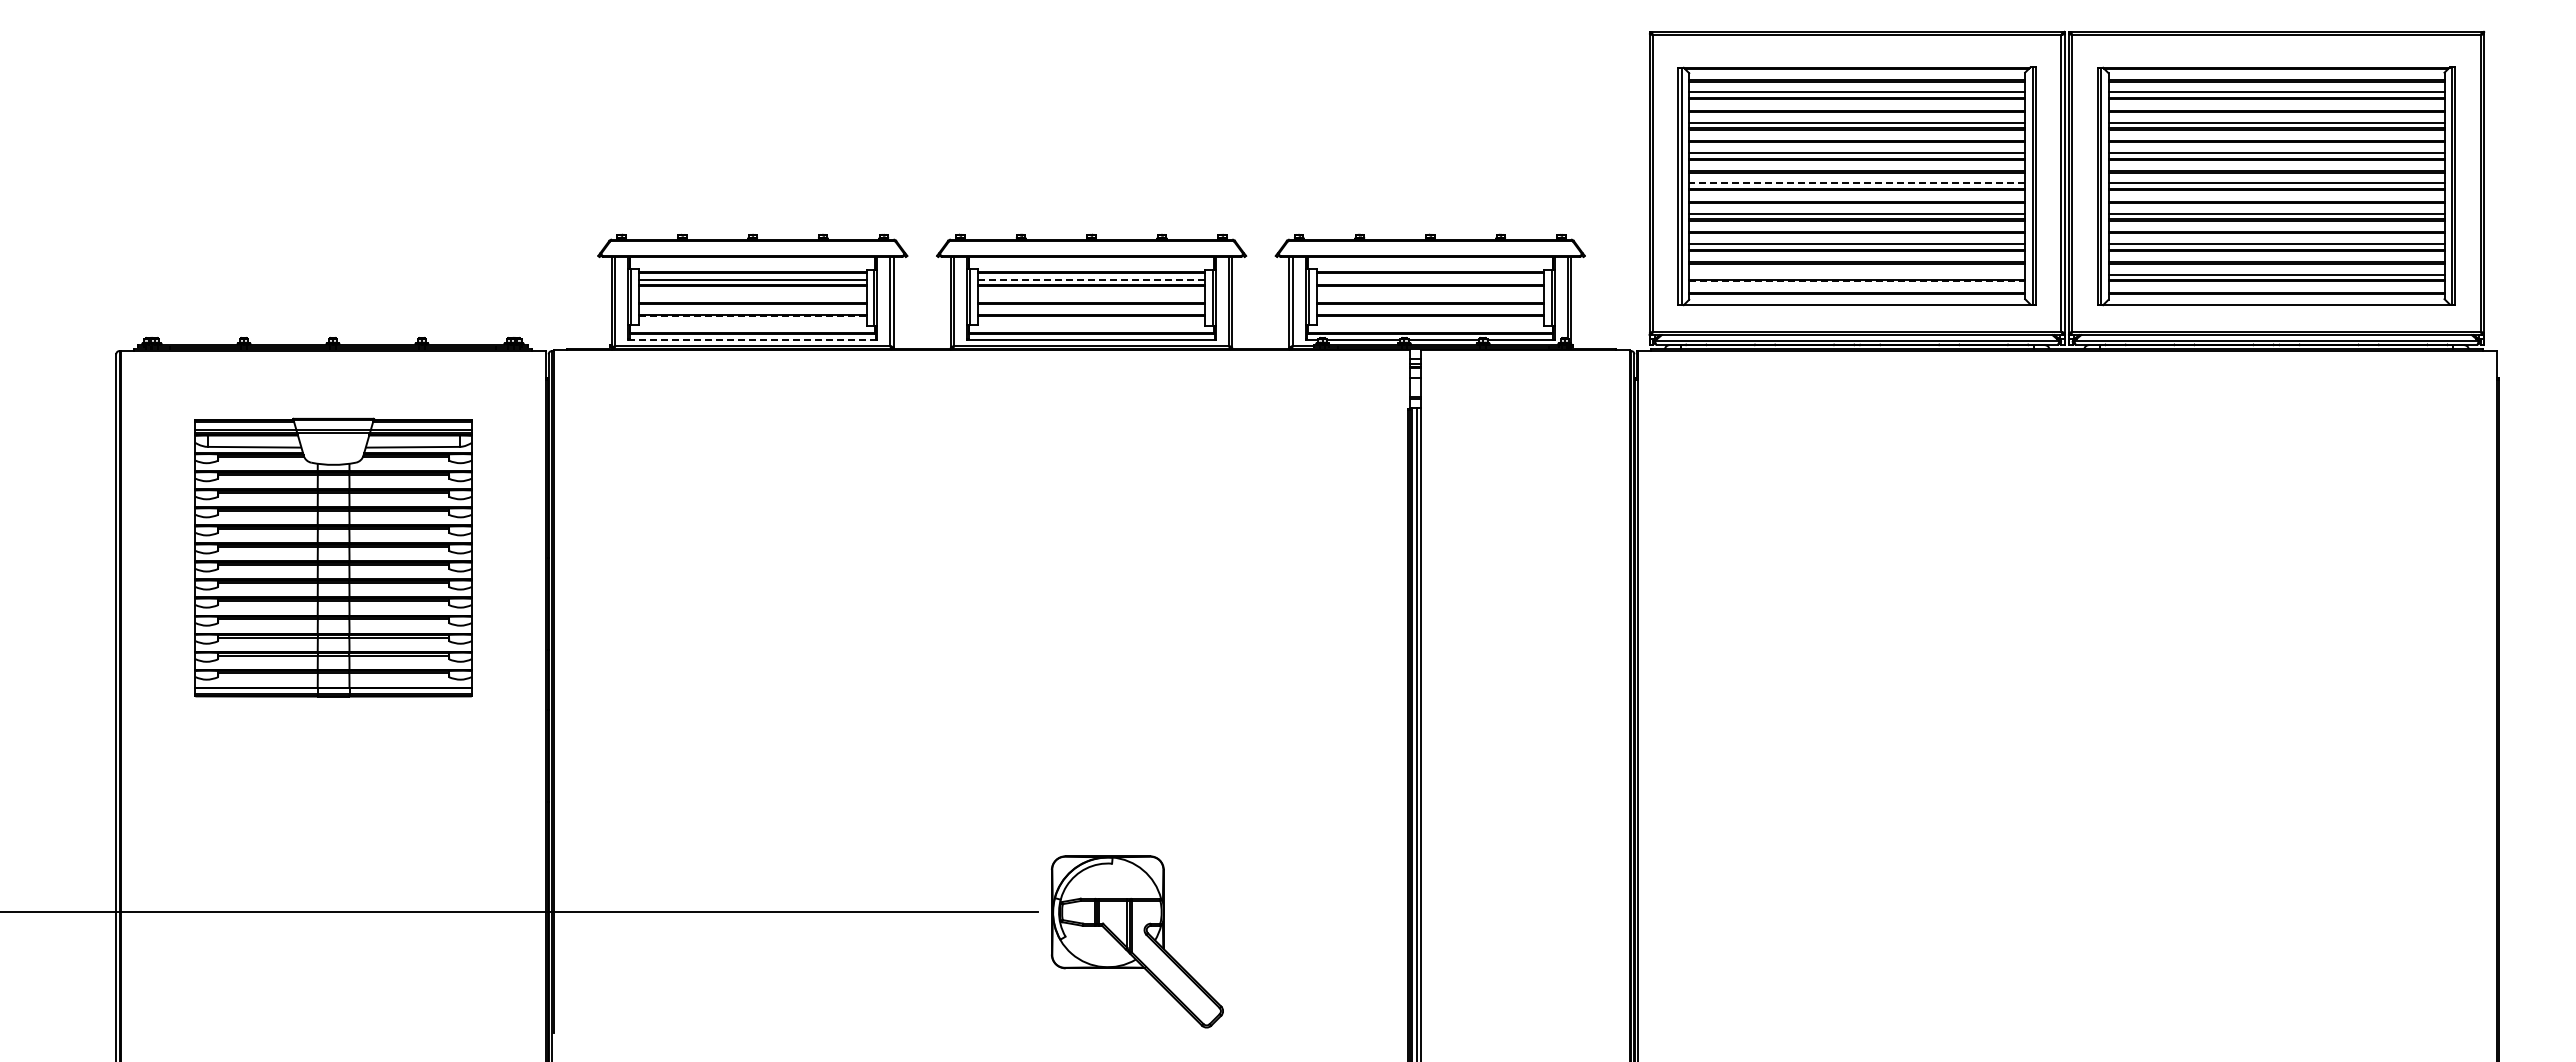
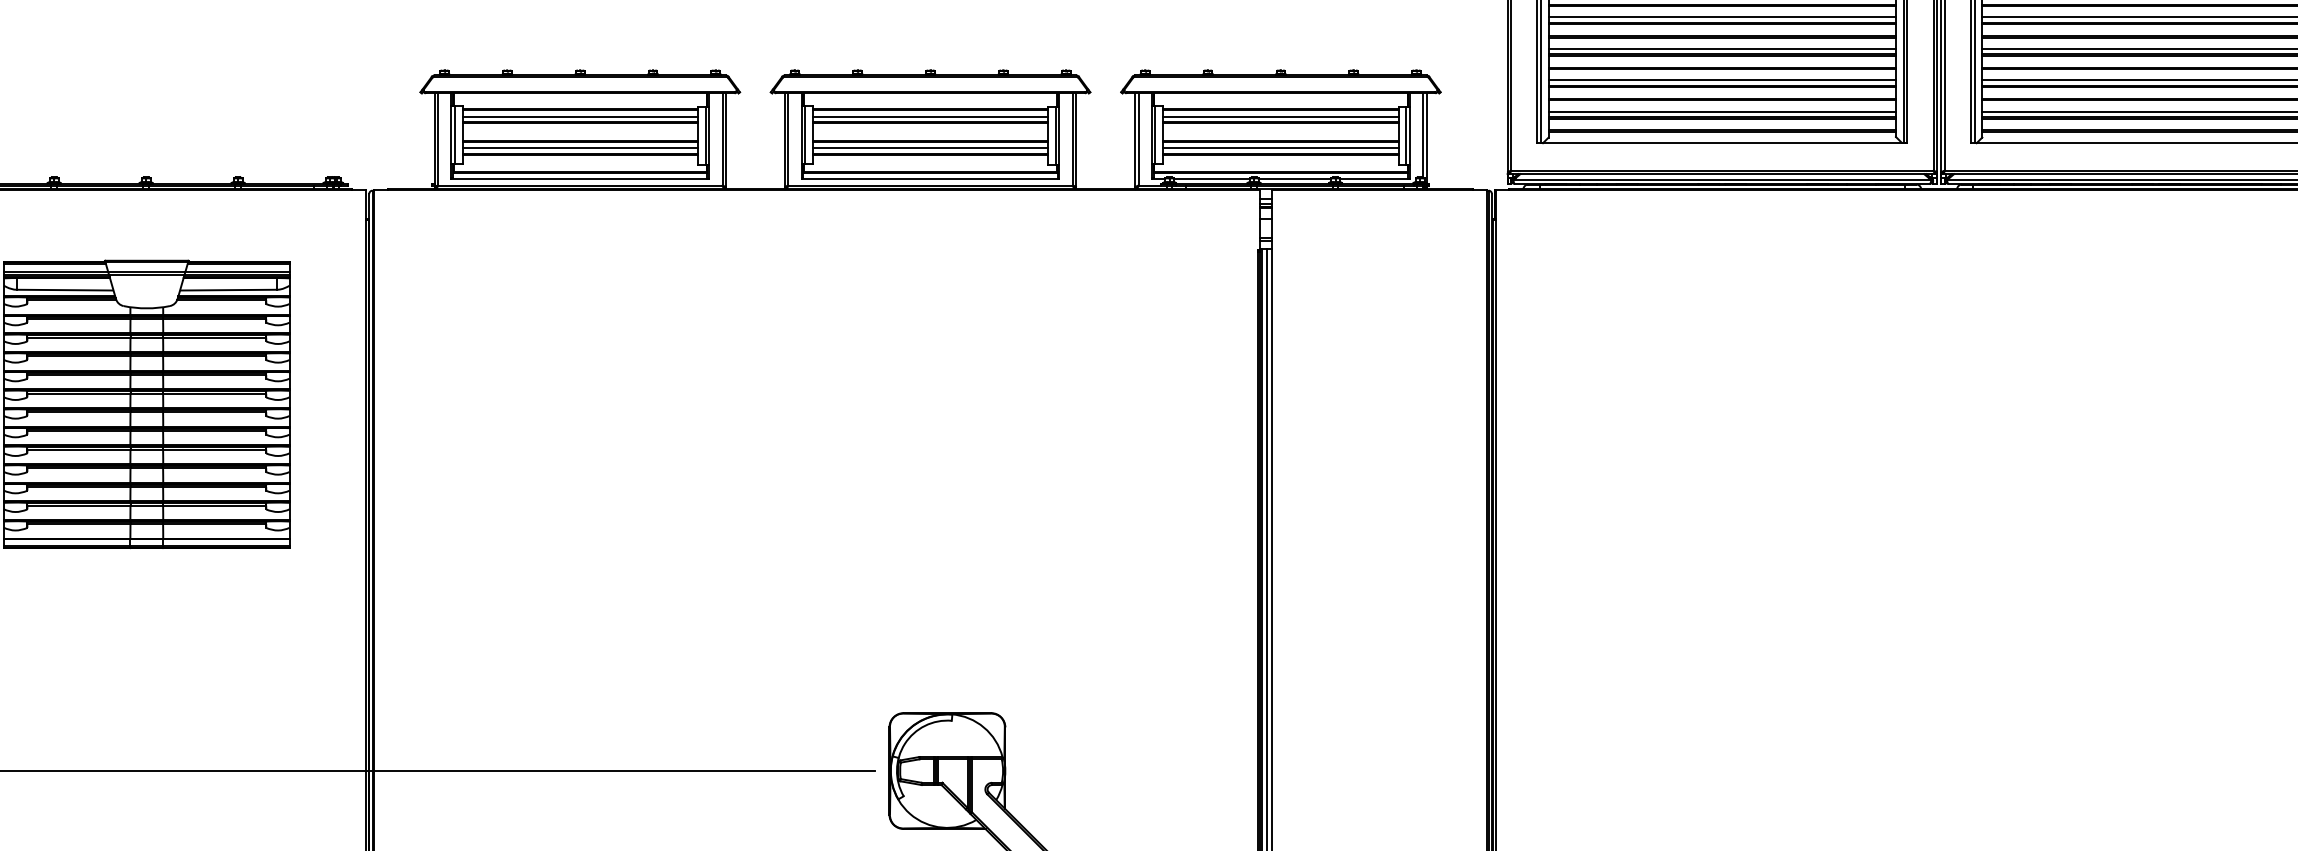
line: (1857, 183) -> (1722, 17), dashed -> solid
line: (1857, 274) -> (1722, 111), added
line: (1091, 279) -> (930, 116), dashed -> solid
line: (1430, 279) -> (1281, 116), added
line: (1857, 281) -> (1722, 118), dashed -> solid
line: (752, 309) -> (579, 147), added
line: (1091, 309) -> (930, 147), added
line: (1430, 309) -> (1281, 147), added
line: (752, 316) -> (579, 154), dashed -> solid
line: (752, 340) -> (579, 179), dashed -> solid

